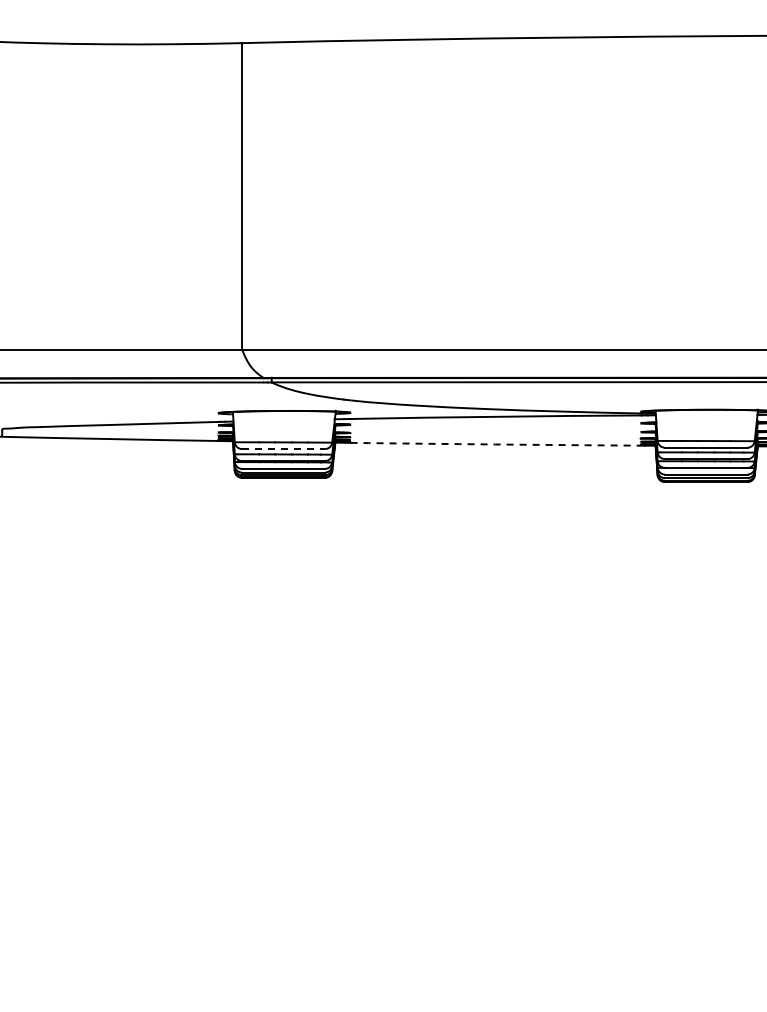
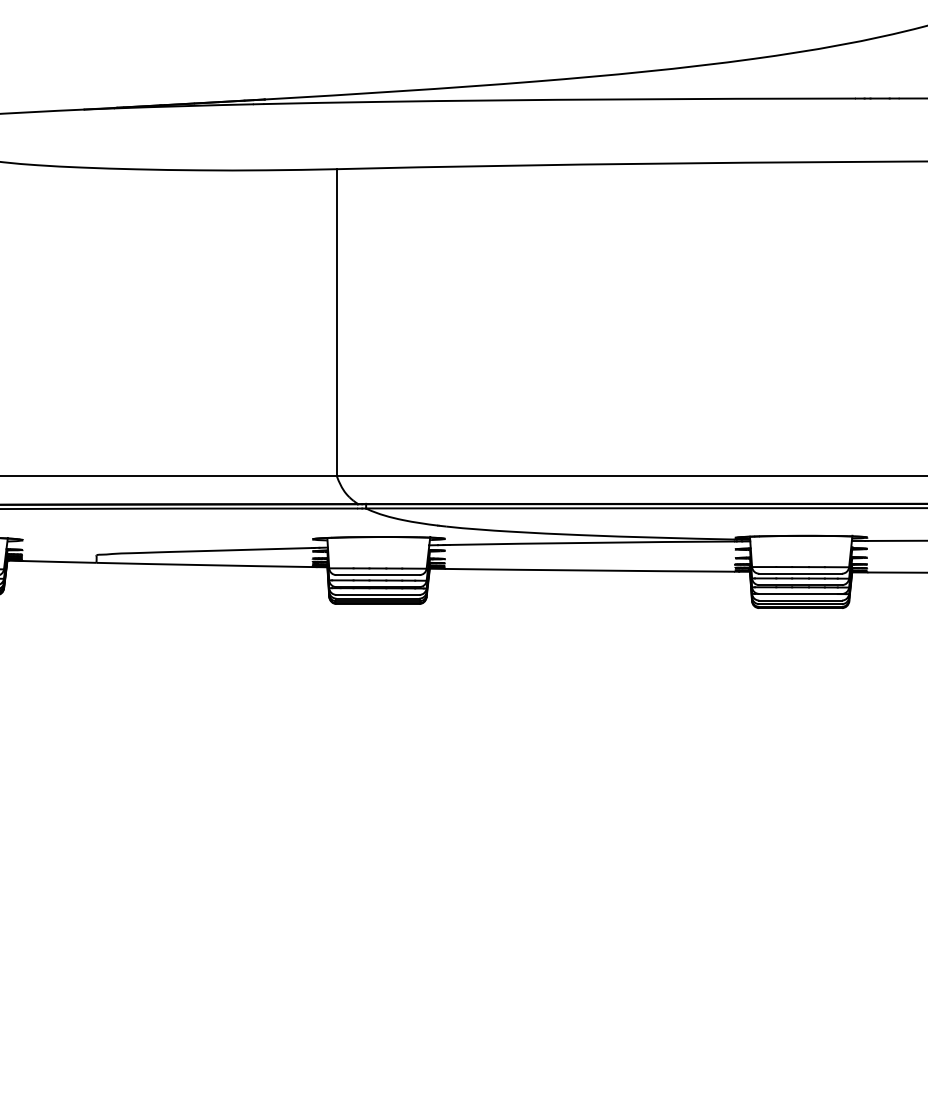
arc: (495, 444) -> (589, 570), dashed -> solid
line: (283, 449) -> (377, 575), dashed -> solid

